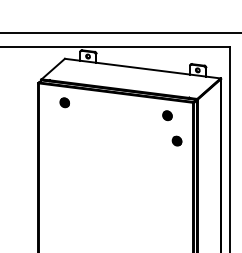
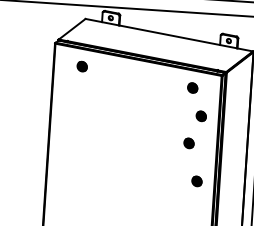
part: (167, 166) -> (189, 143), added
part: (176, 200) -> (196, 180), added

